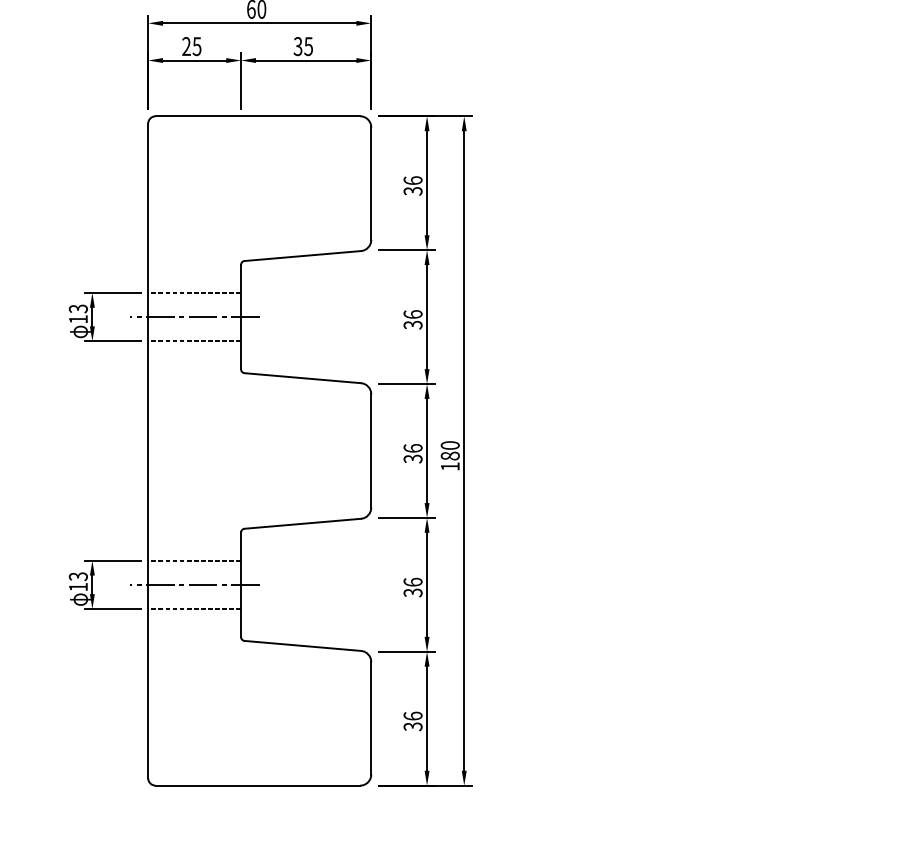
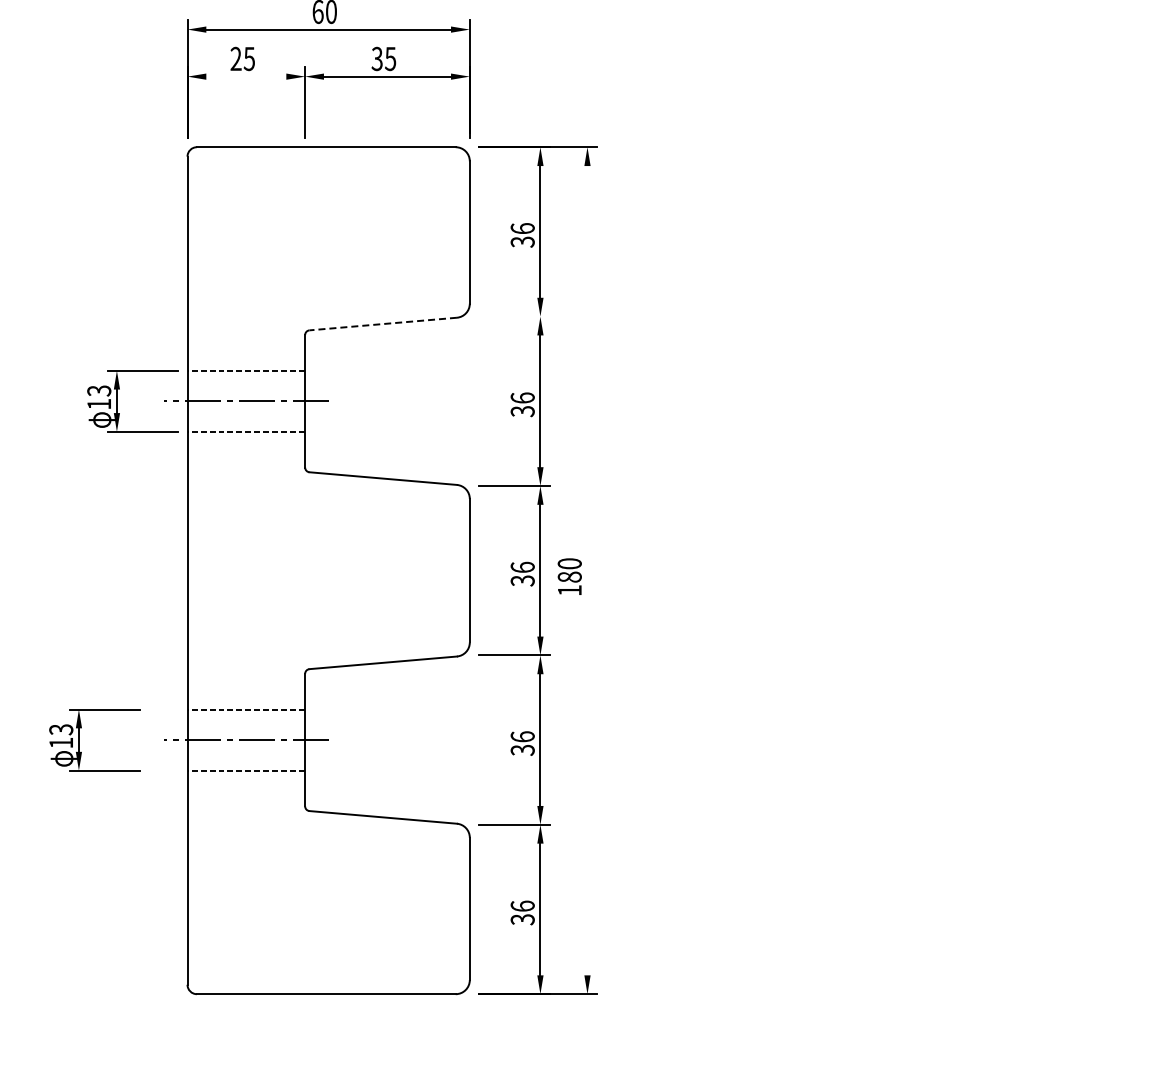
line: (194, 60) -> (246, 76), removed
line: (406, 250) -> (514, 316), removed
line: (302, 256) -> (382, 324), solid -> dashed
line: (464, 450) -> (587, 570), removed
part: (92, 585) -> (79, 740), moved

